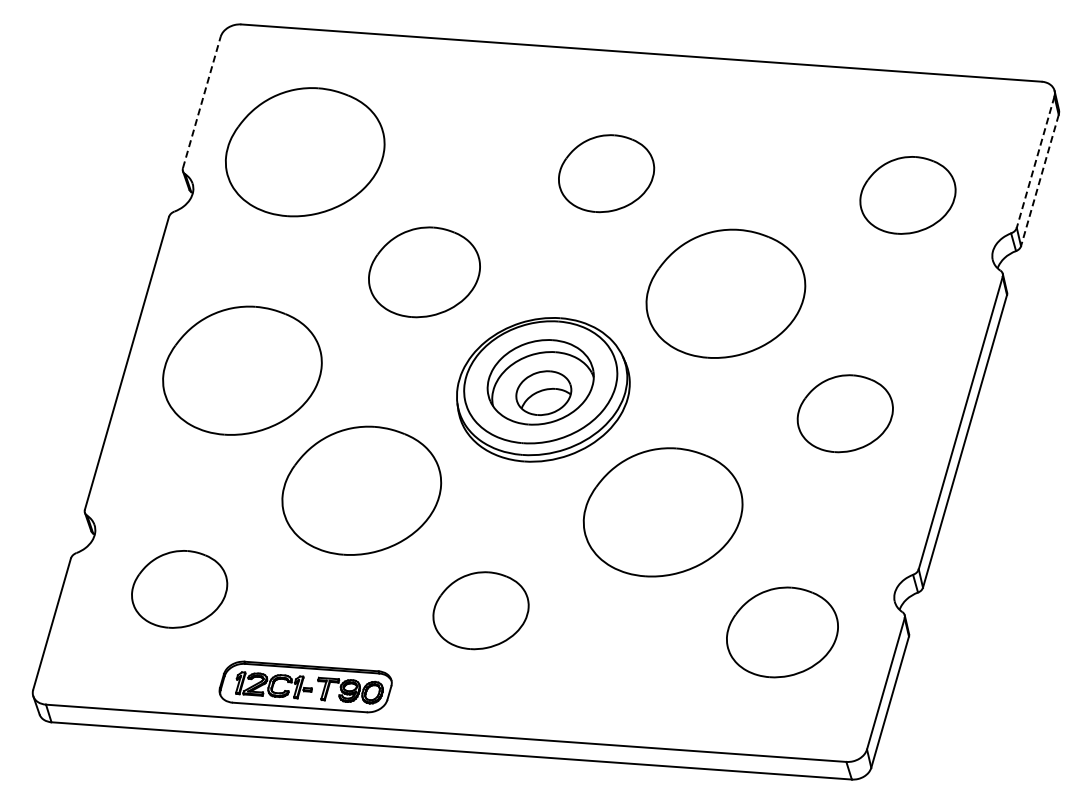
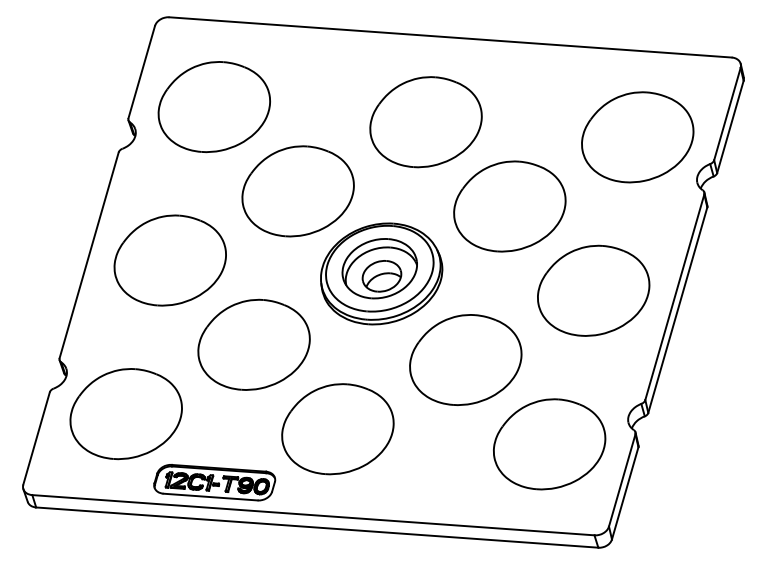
line: (201, 102) -> (141, 72), dashed -> solid
line: (1035, 162) -> (727, 114), dashed -> solid
part: (606, 173) -> (425, 122), size x1.67
line: (1039, 181) -> (730, 127), dashed -> solid
part: (907, 195) -> (637, 137), size x1.67
part: (424, 272) -> (298, 191), size x1.43
part: (845, 413) -> (593, 290), size x1.67
part: (179, 589) -> (126, 414), size x1.67
part: (480, 610) -> (337, 428), size x1.67
part: (782, 632) -> (549, 444), size x1.43

